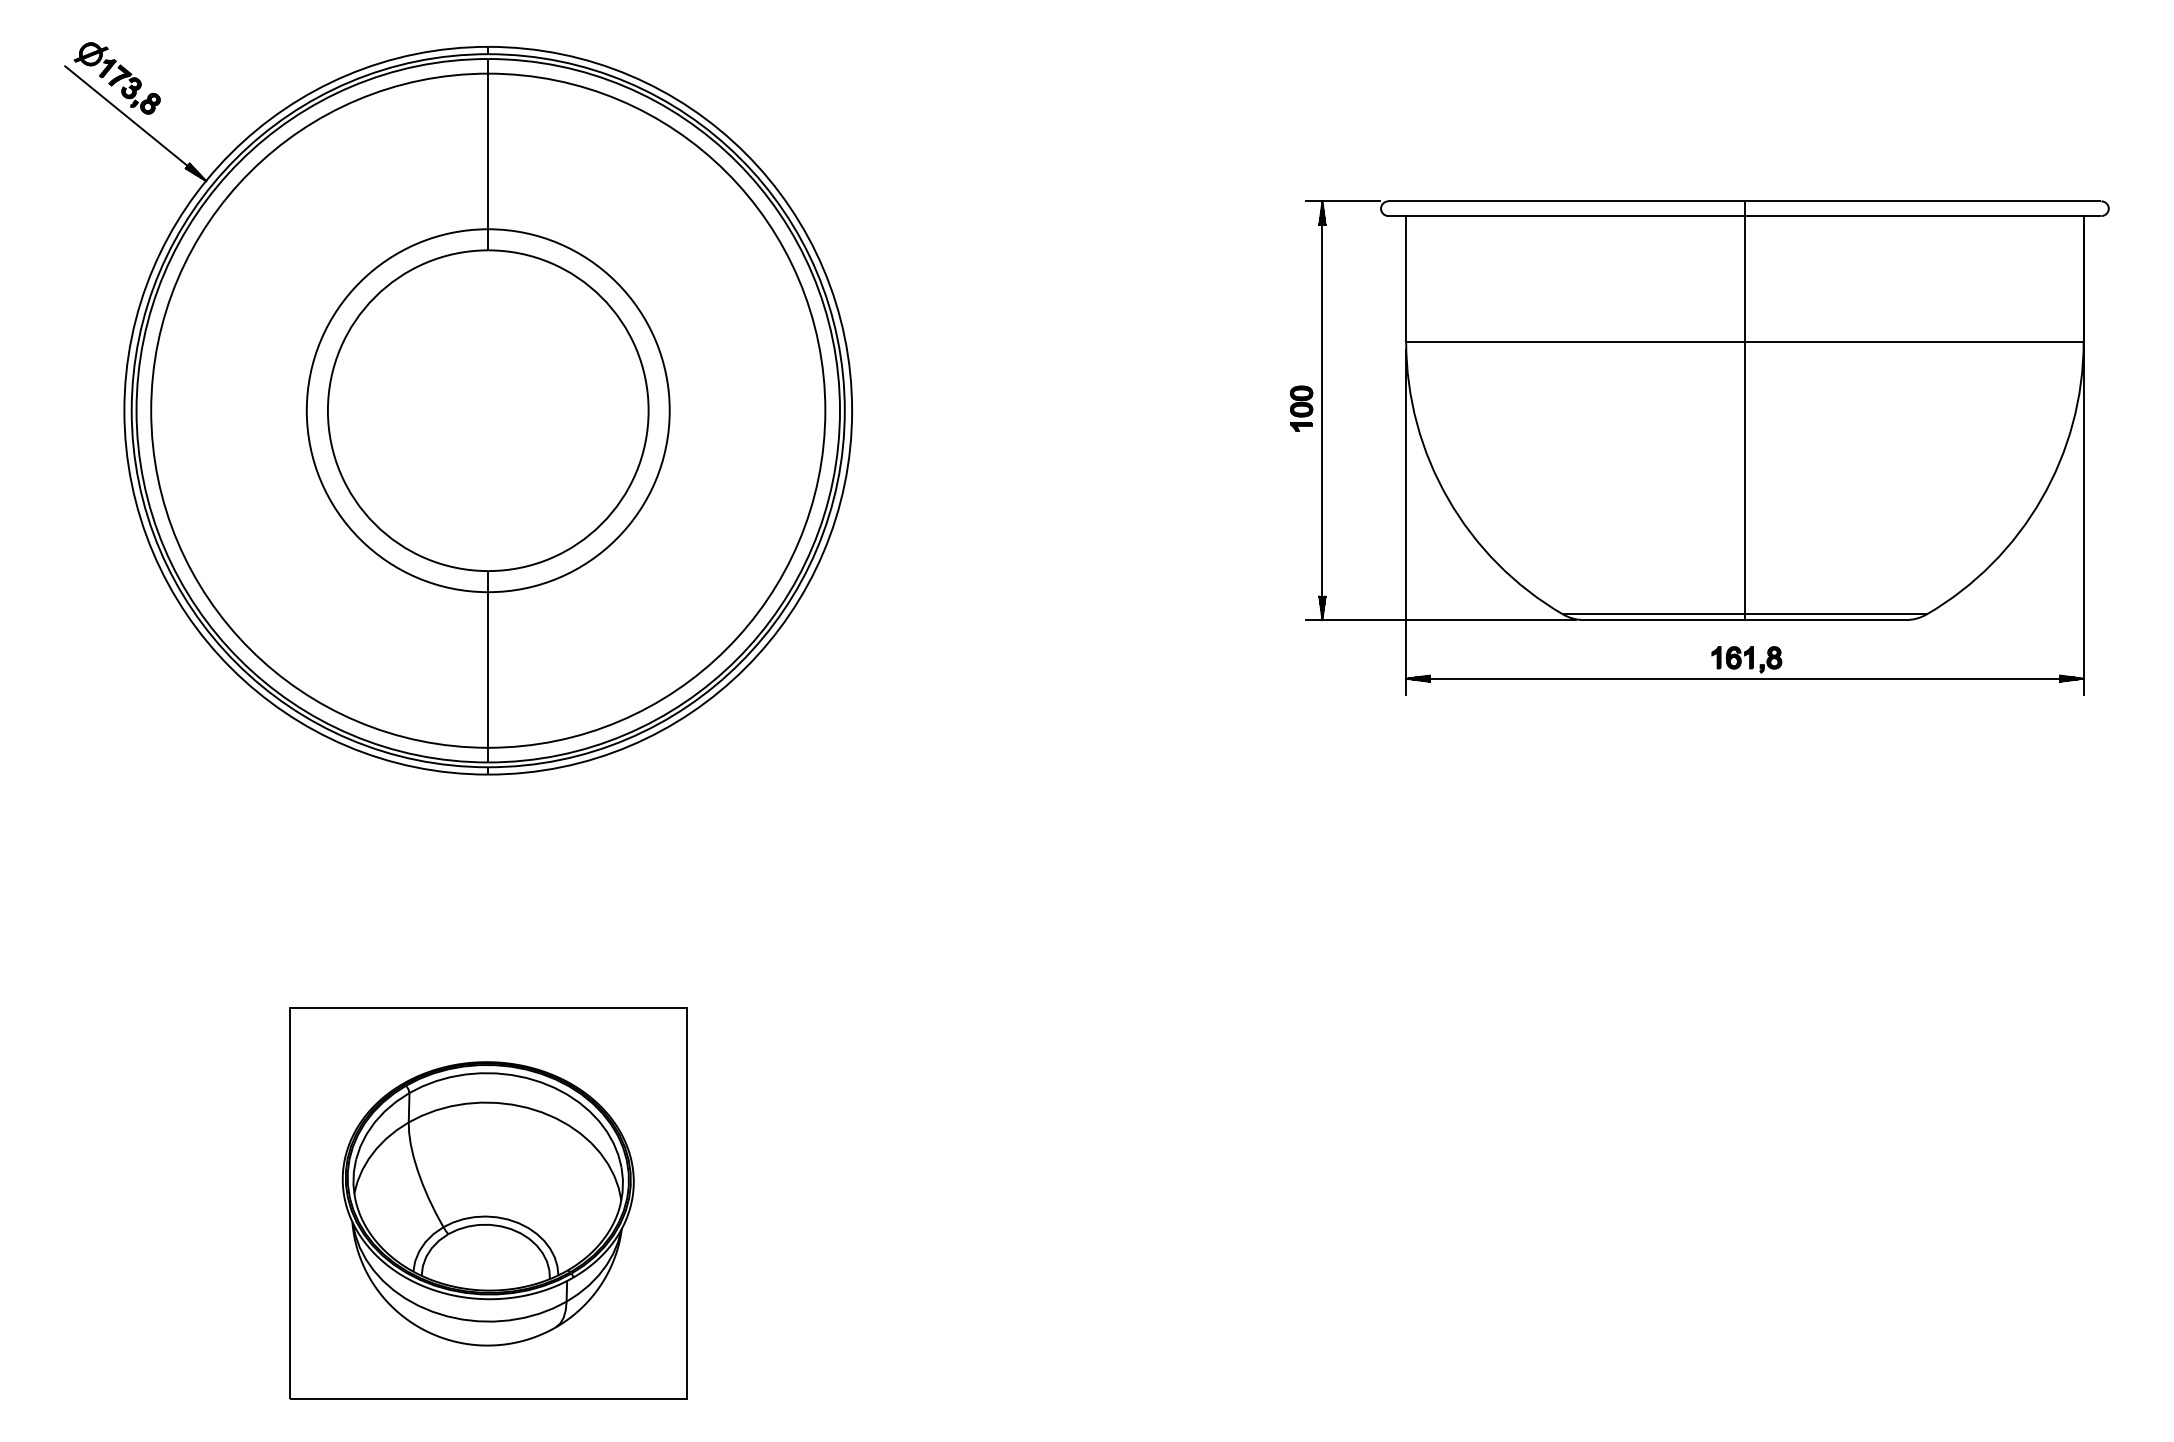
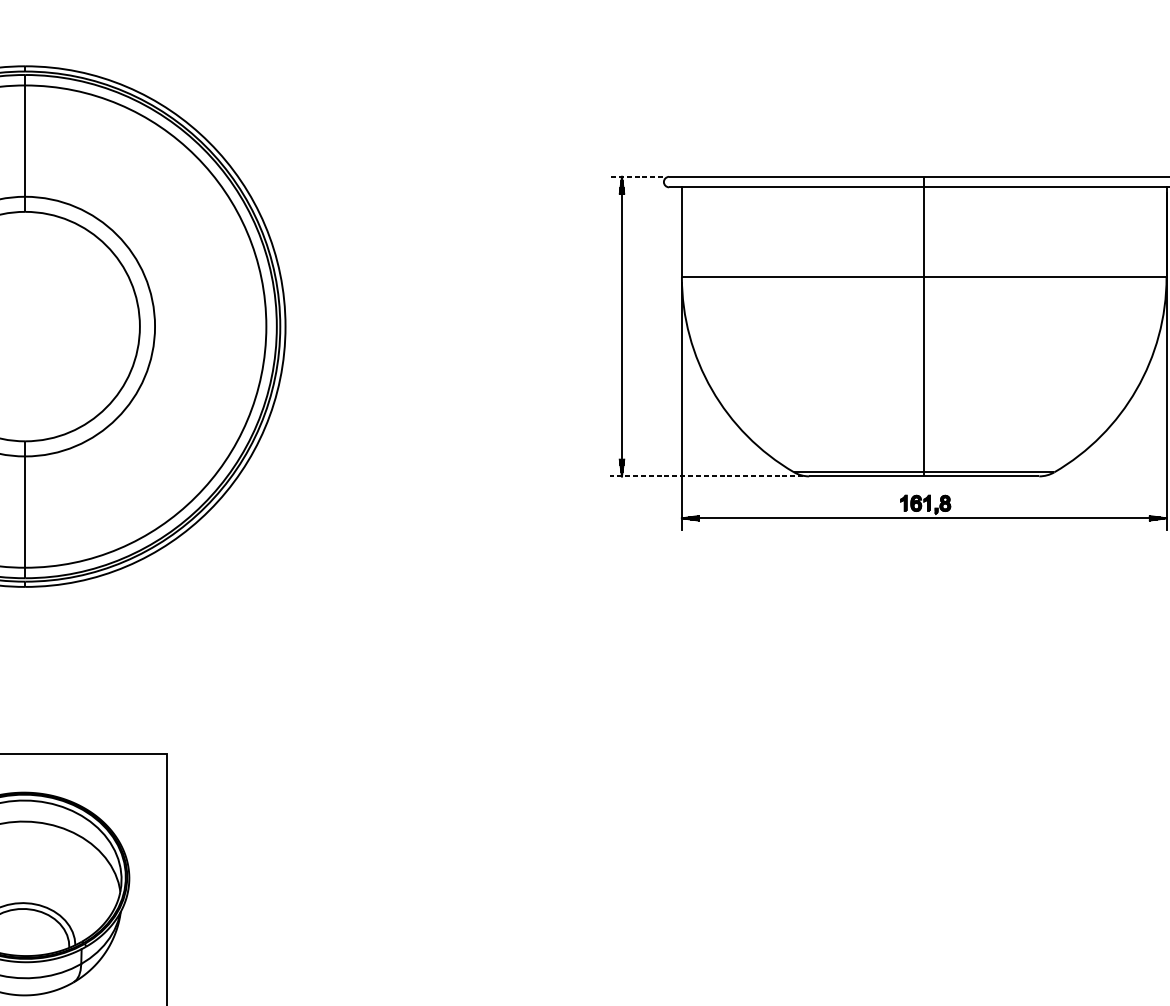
line: (1342, 201) -> (636, 176), solid -> dashed
part: (1301, 408) -> (607, 325), removed
line: (1440, 620) -> (706, 476), solid -> dashed

